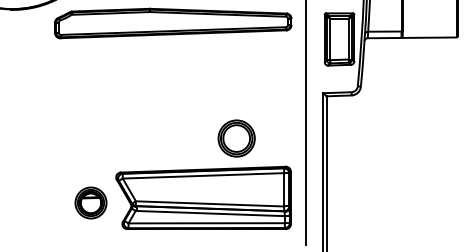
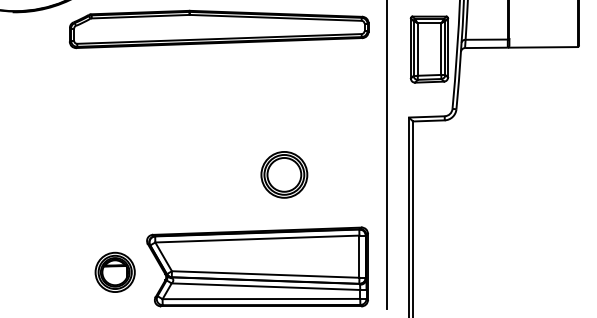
part: (236, 138) -> (284, 174), moved
part: (203, 197) -> (257, 266), moved
part: (90, 202) -> (114, 271), moved

